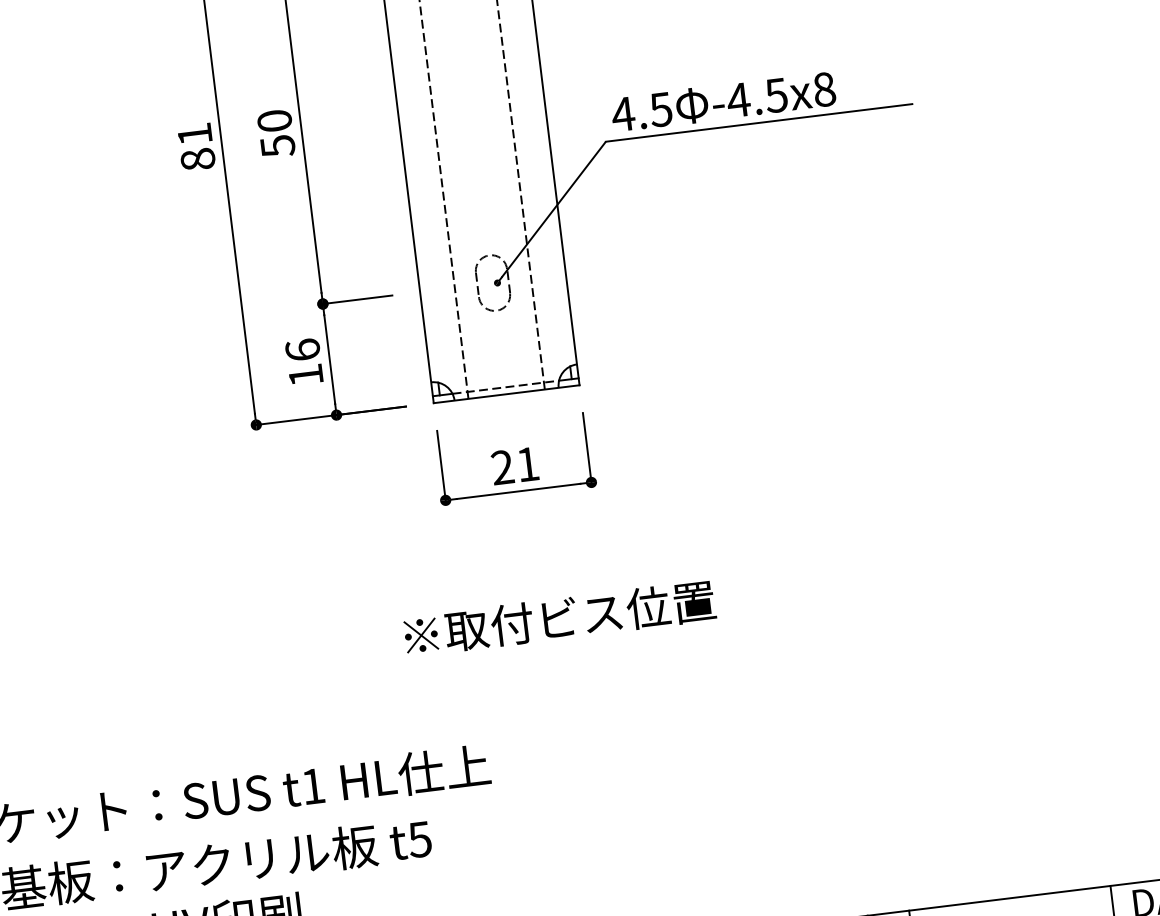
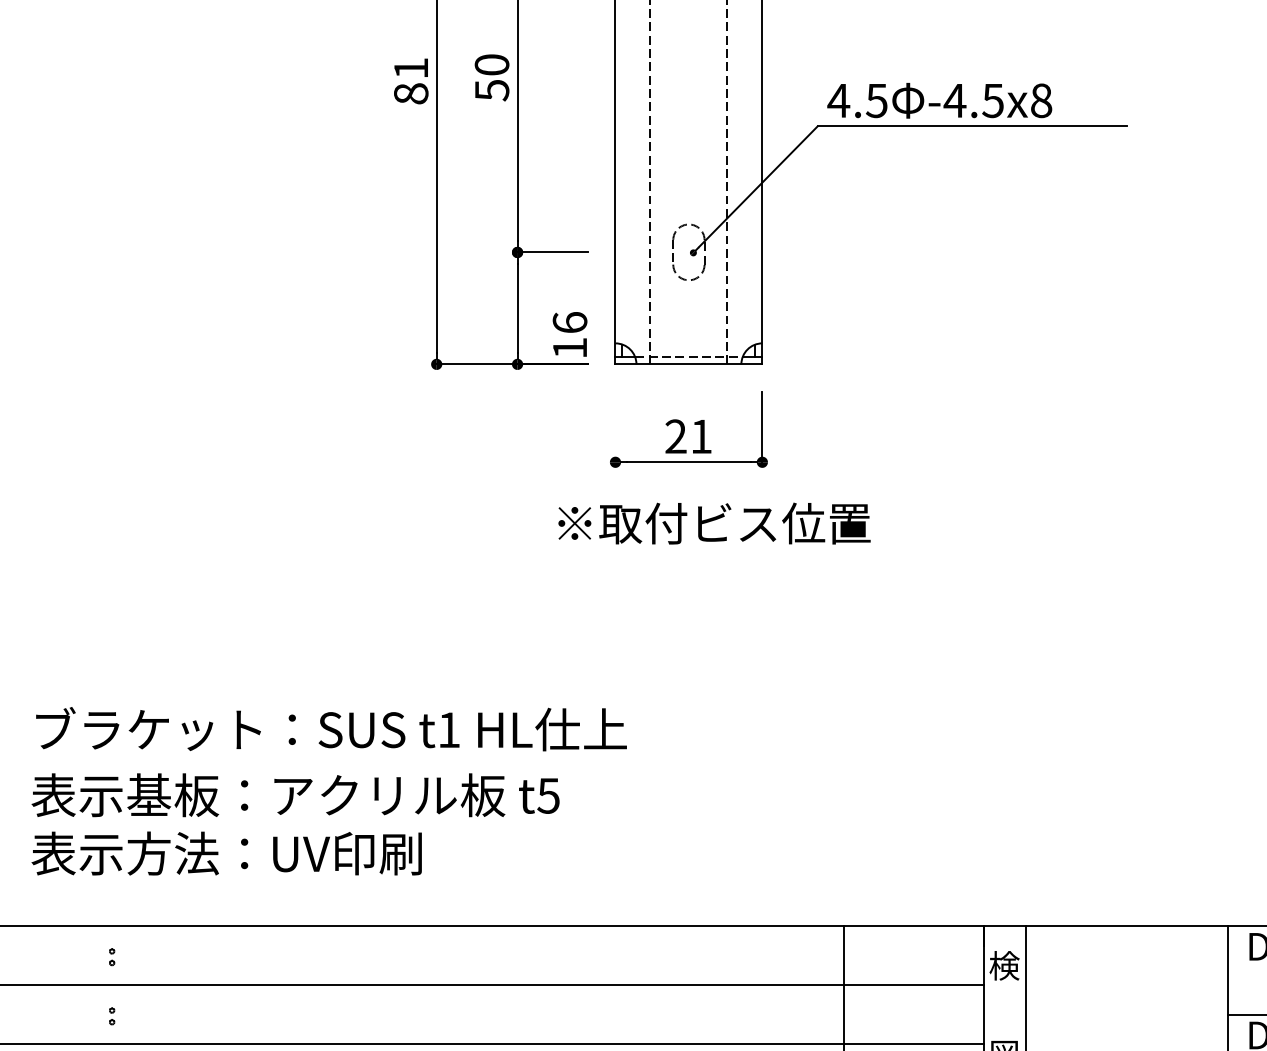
text: (303, 361) -> (569, 334), moved
line: (441, 465) -> (615, 427), removed
text: (559, 618) -> (714, 523), moved

